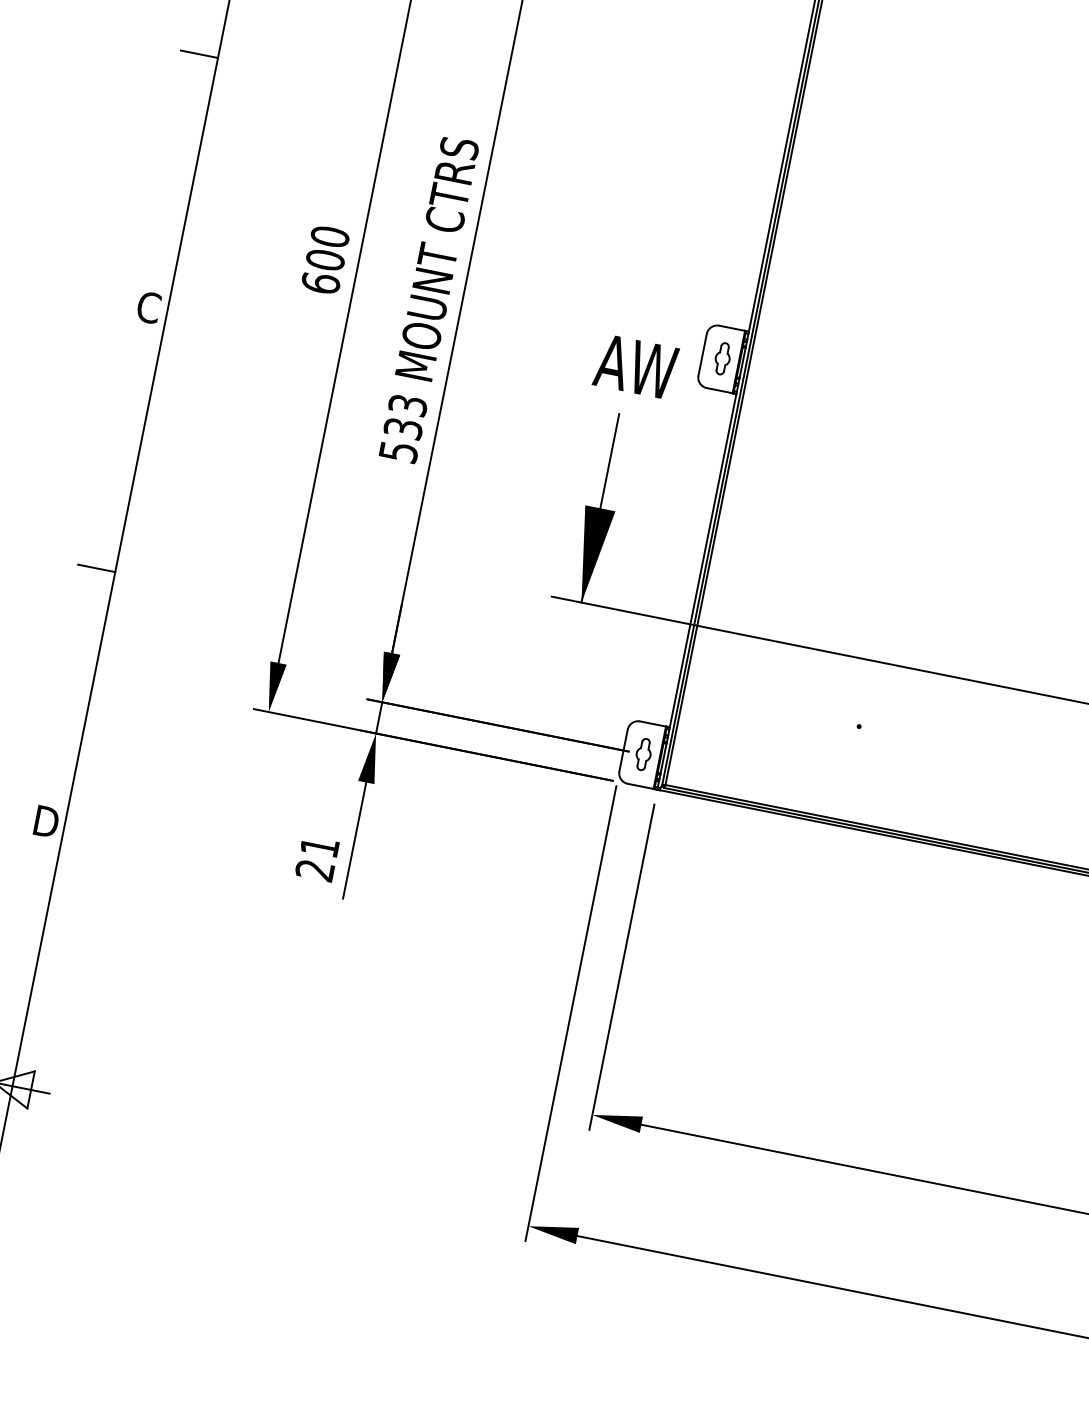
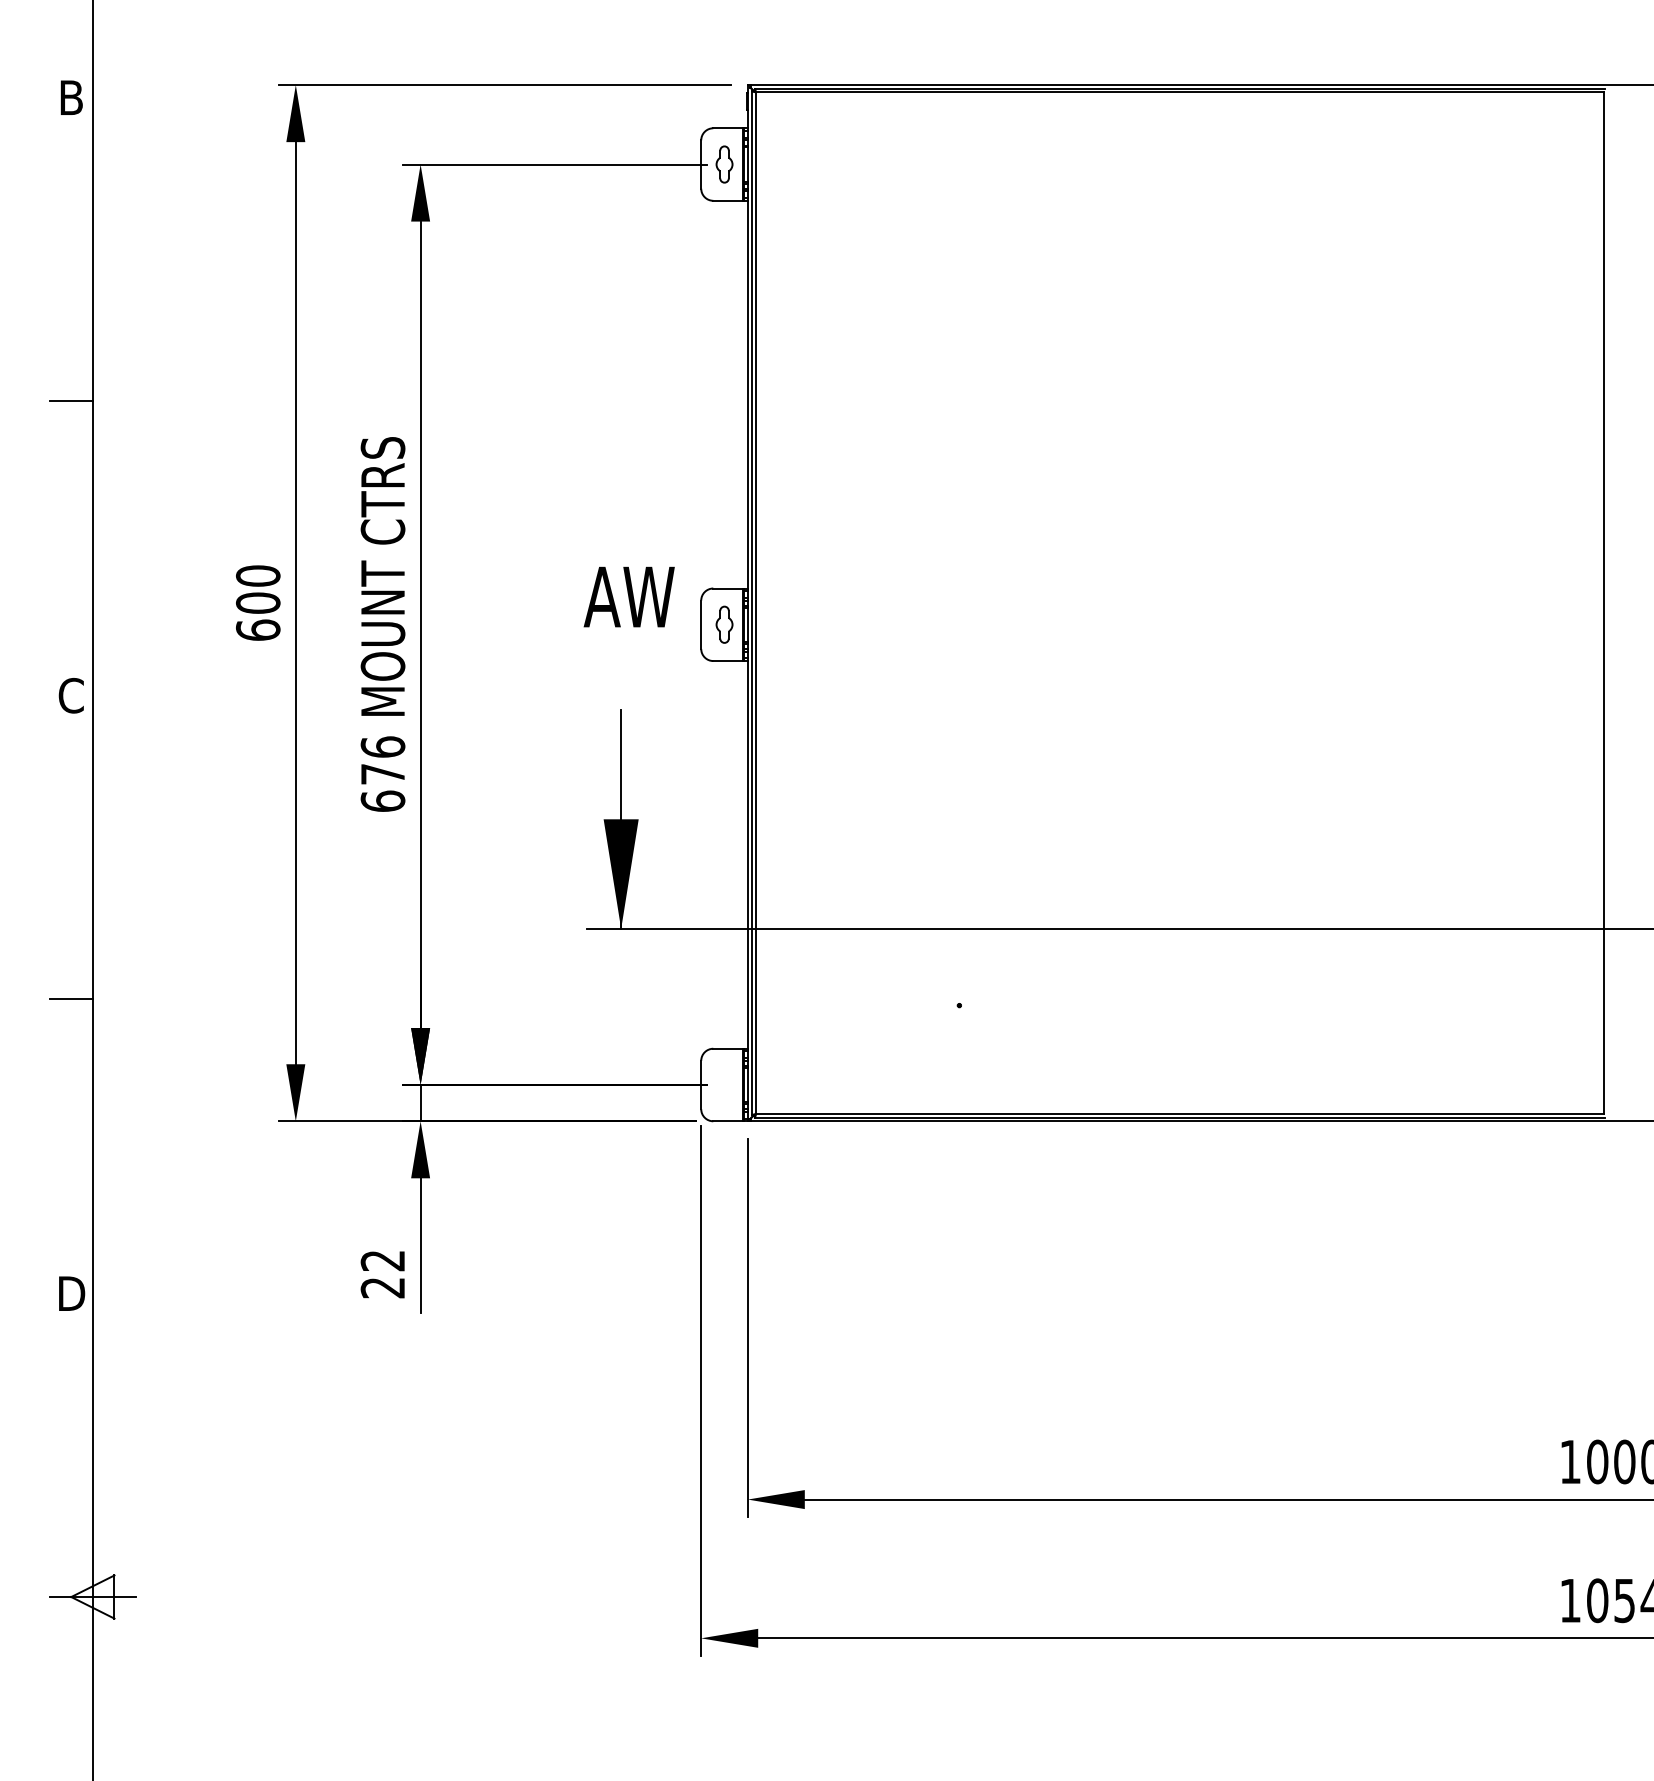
text: (635, 366) -> (628, 596), moved
text: (403, 427) -> (382, 773), 533 -> 676
part: (643, 754) -> (724, 1084), removed
text: (319, 847) -> (382, 1261), 21 -> 22

